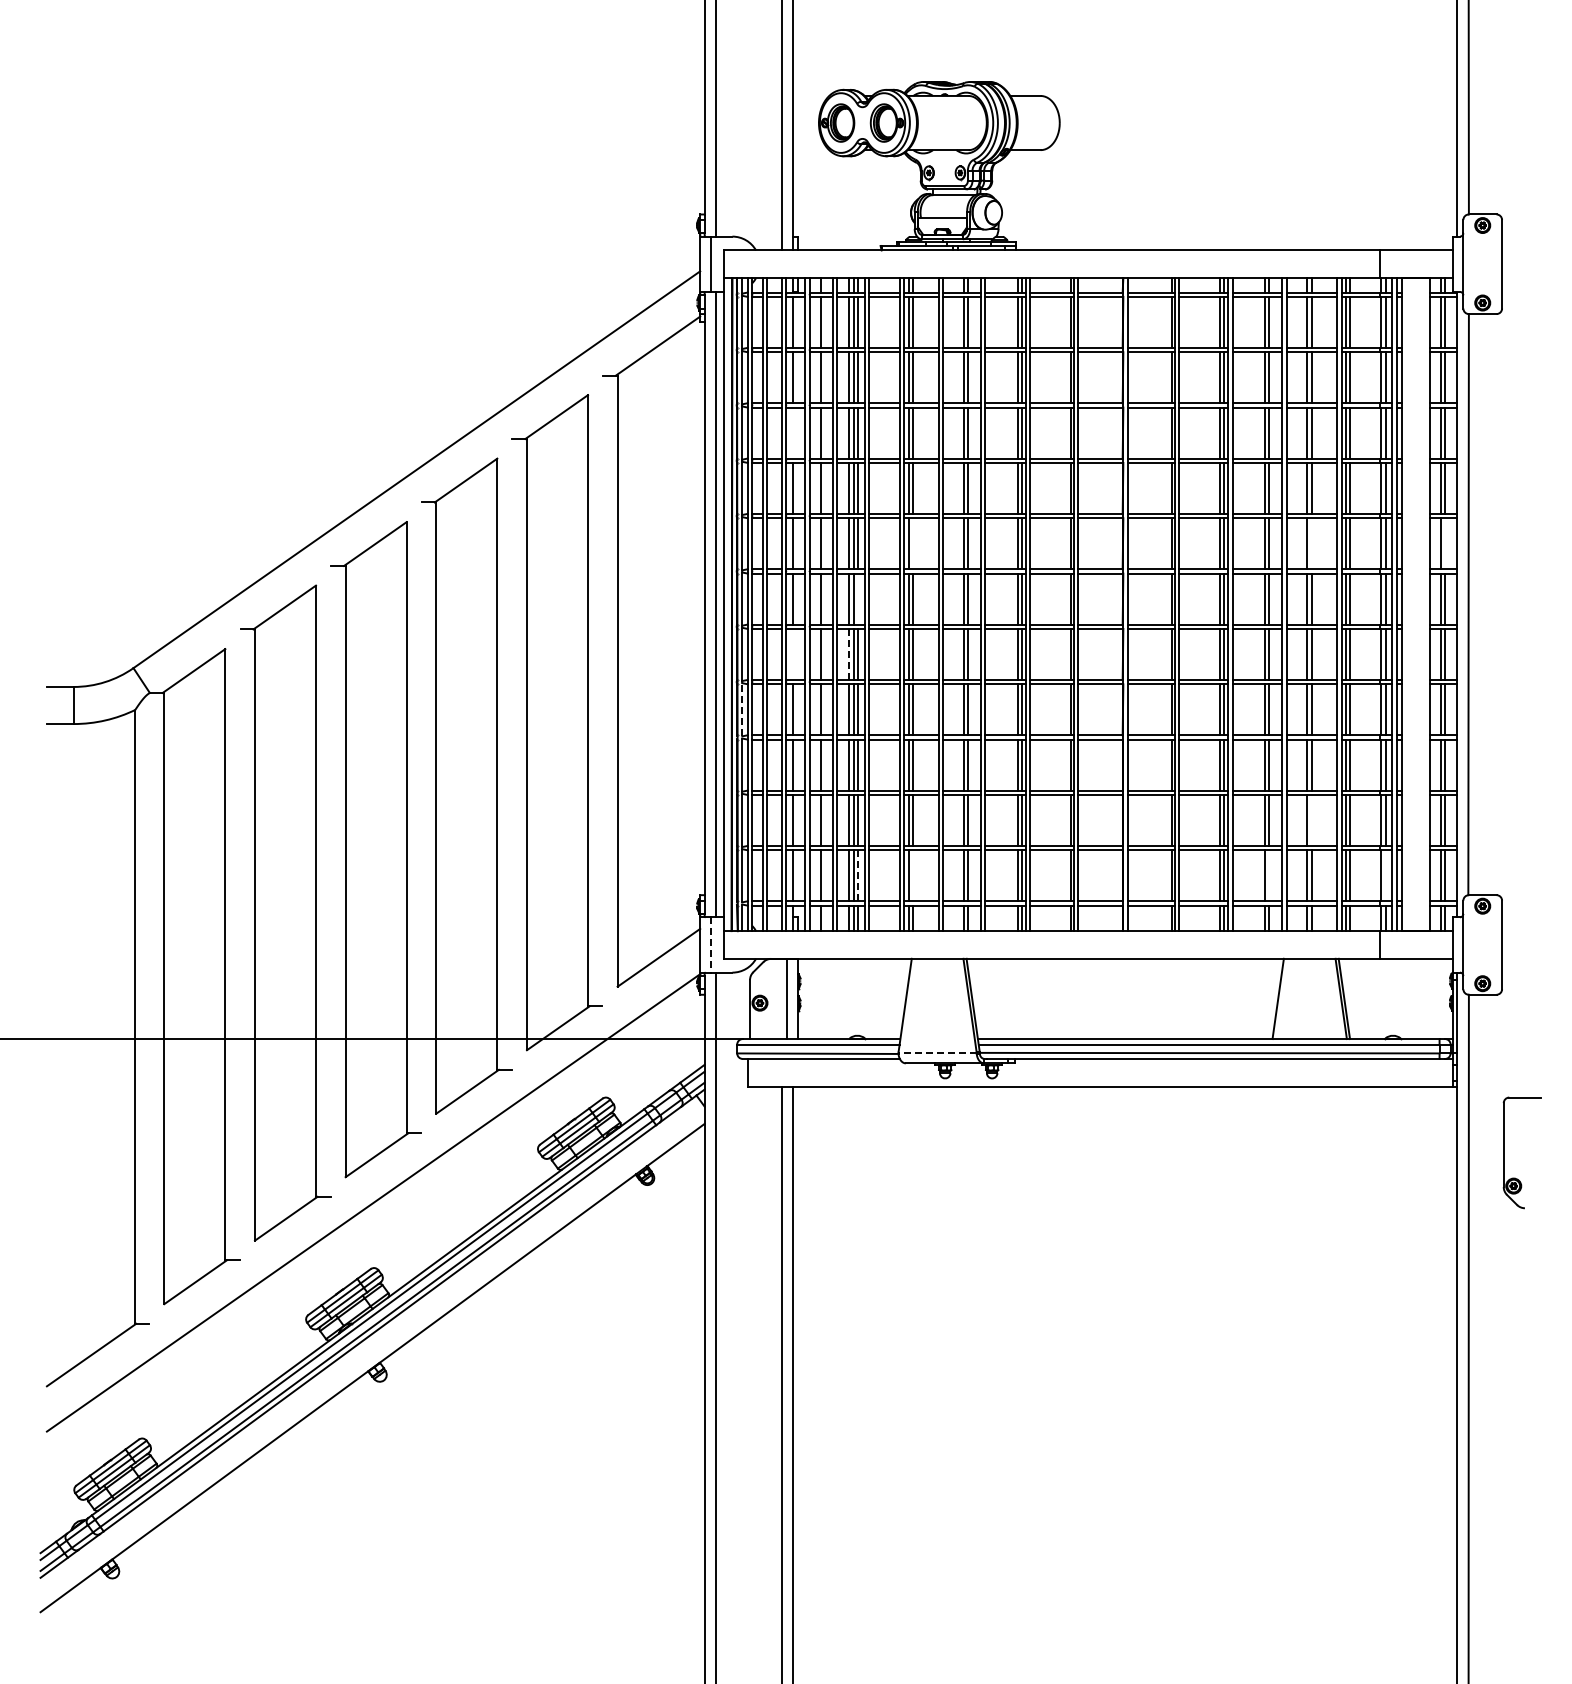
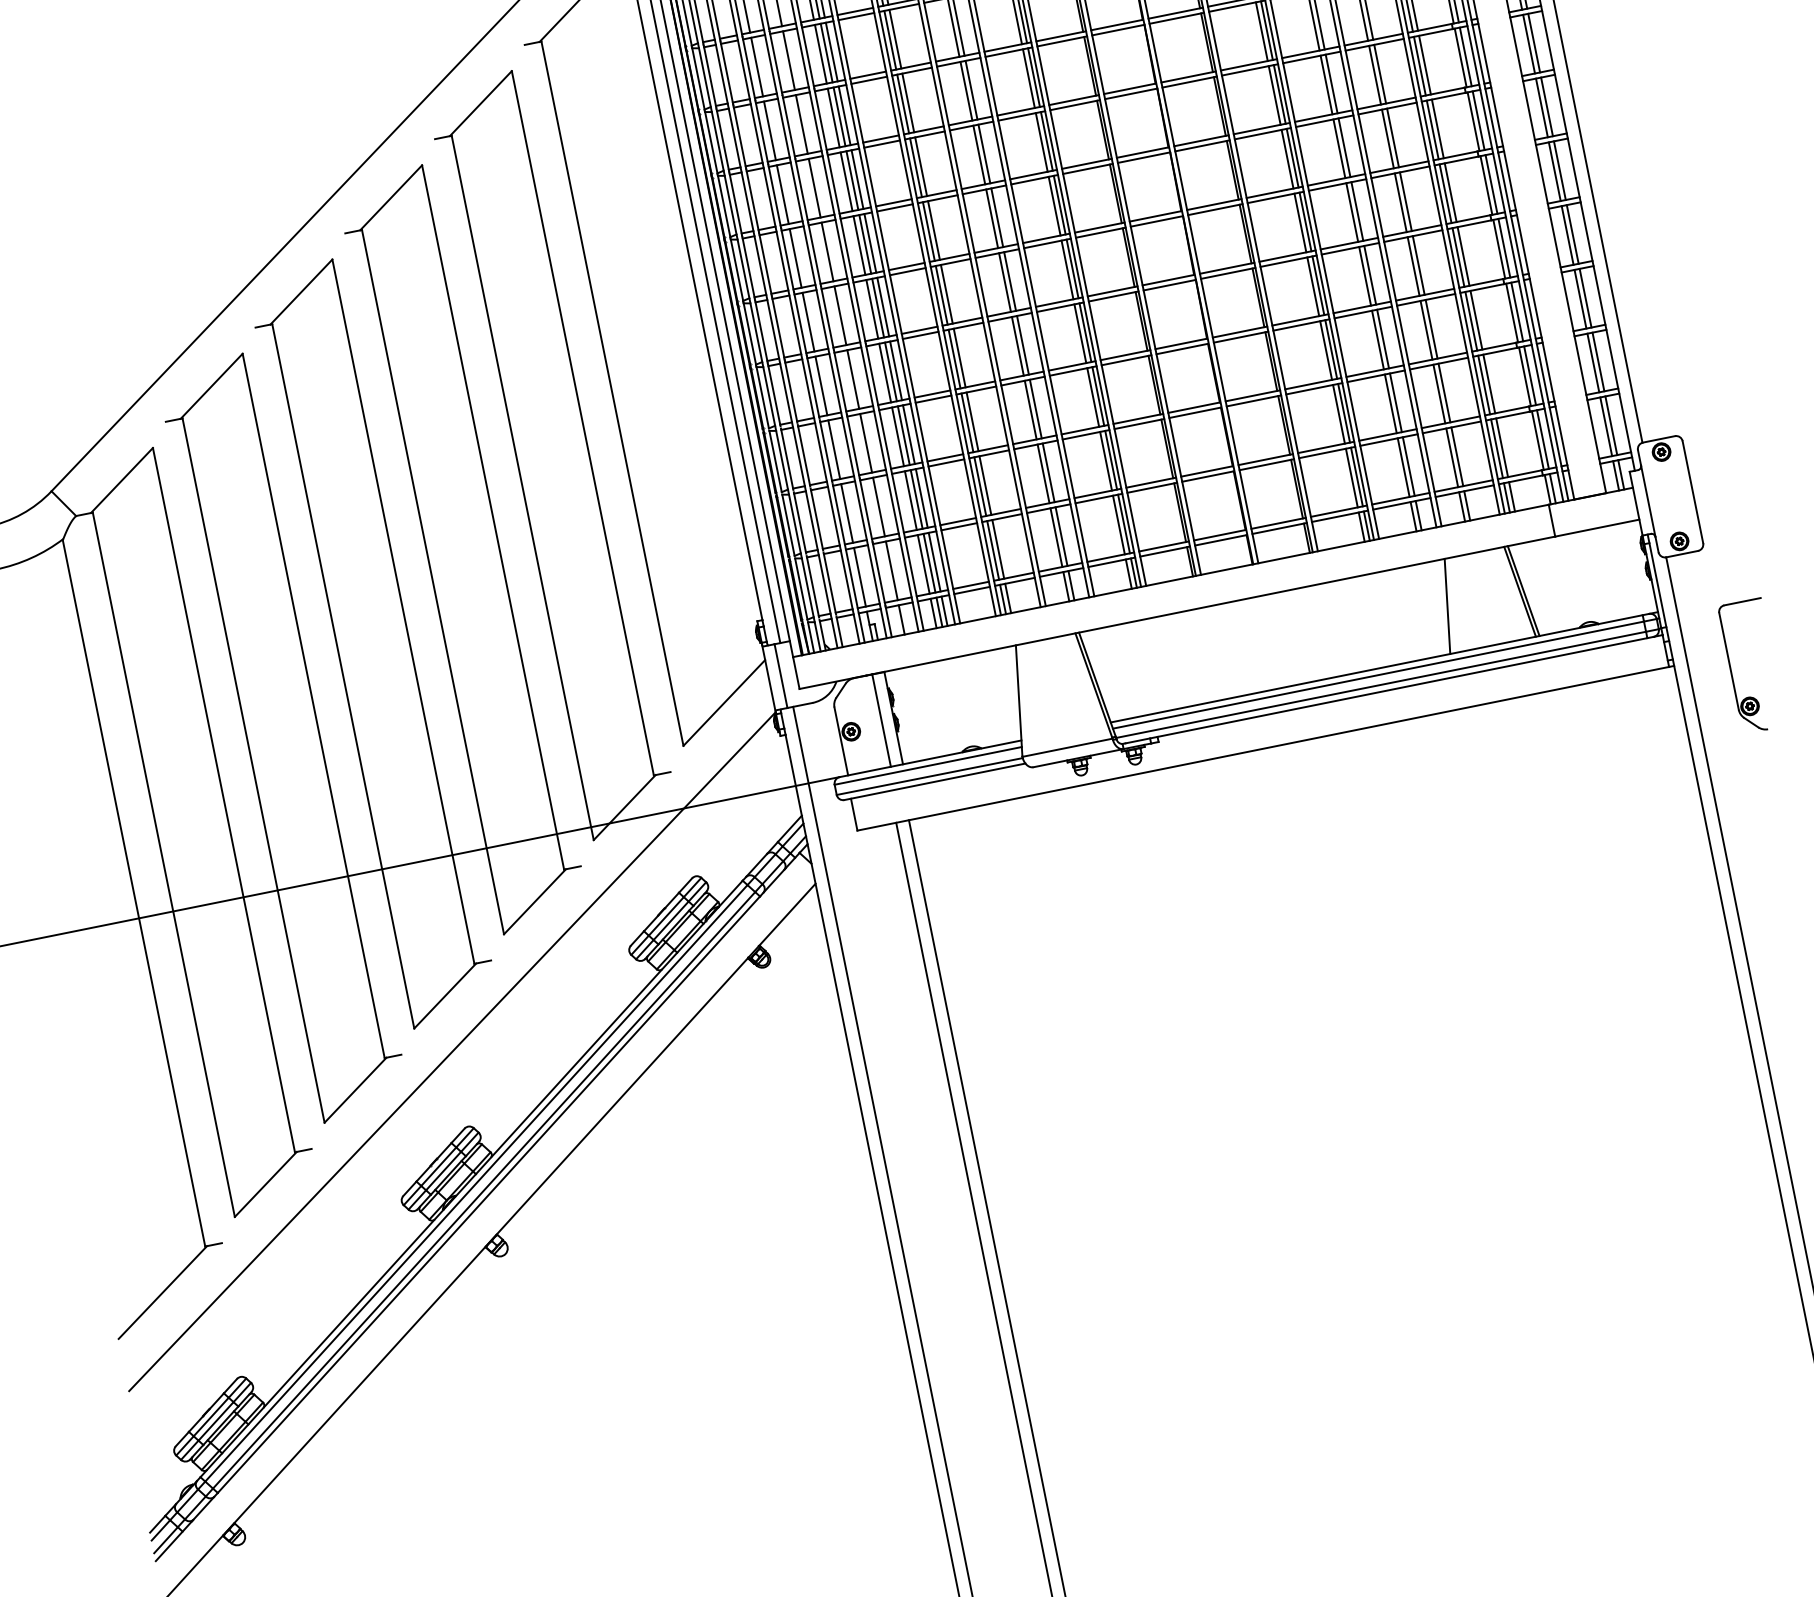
line: (793, 432) -> (757, 66), added
line: (913, 543) -> (921, 166), added
line: (1311, 543) -> (1380, 73), added
line: (1445, 543) -> (1534, 42), added
line: (858, 598) -> (870, 242), added
line: (793, 653) -> (808, 321), added
line: (848, 654) -> (872, 309), dashed -> solid
line: (742, 709) -> (762, 397), dashed -> solid
line: (1311, 819) -> (1444, 391), added
line: (858, 875) -> (935, 561), dashed -> solid
line: (913, 875) -> (998, 548), added
line: (1269, 875) -> (1408, 466), added
line: (1385, 875) -> (1542, 439), added
line: (710, 944) -> (780, 675), dashed -> solid
line: (937, 1052) -> (1067, 747), dashed -> solid
part: (1504, 1152) -> (1731, 669), moved

